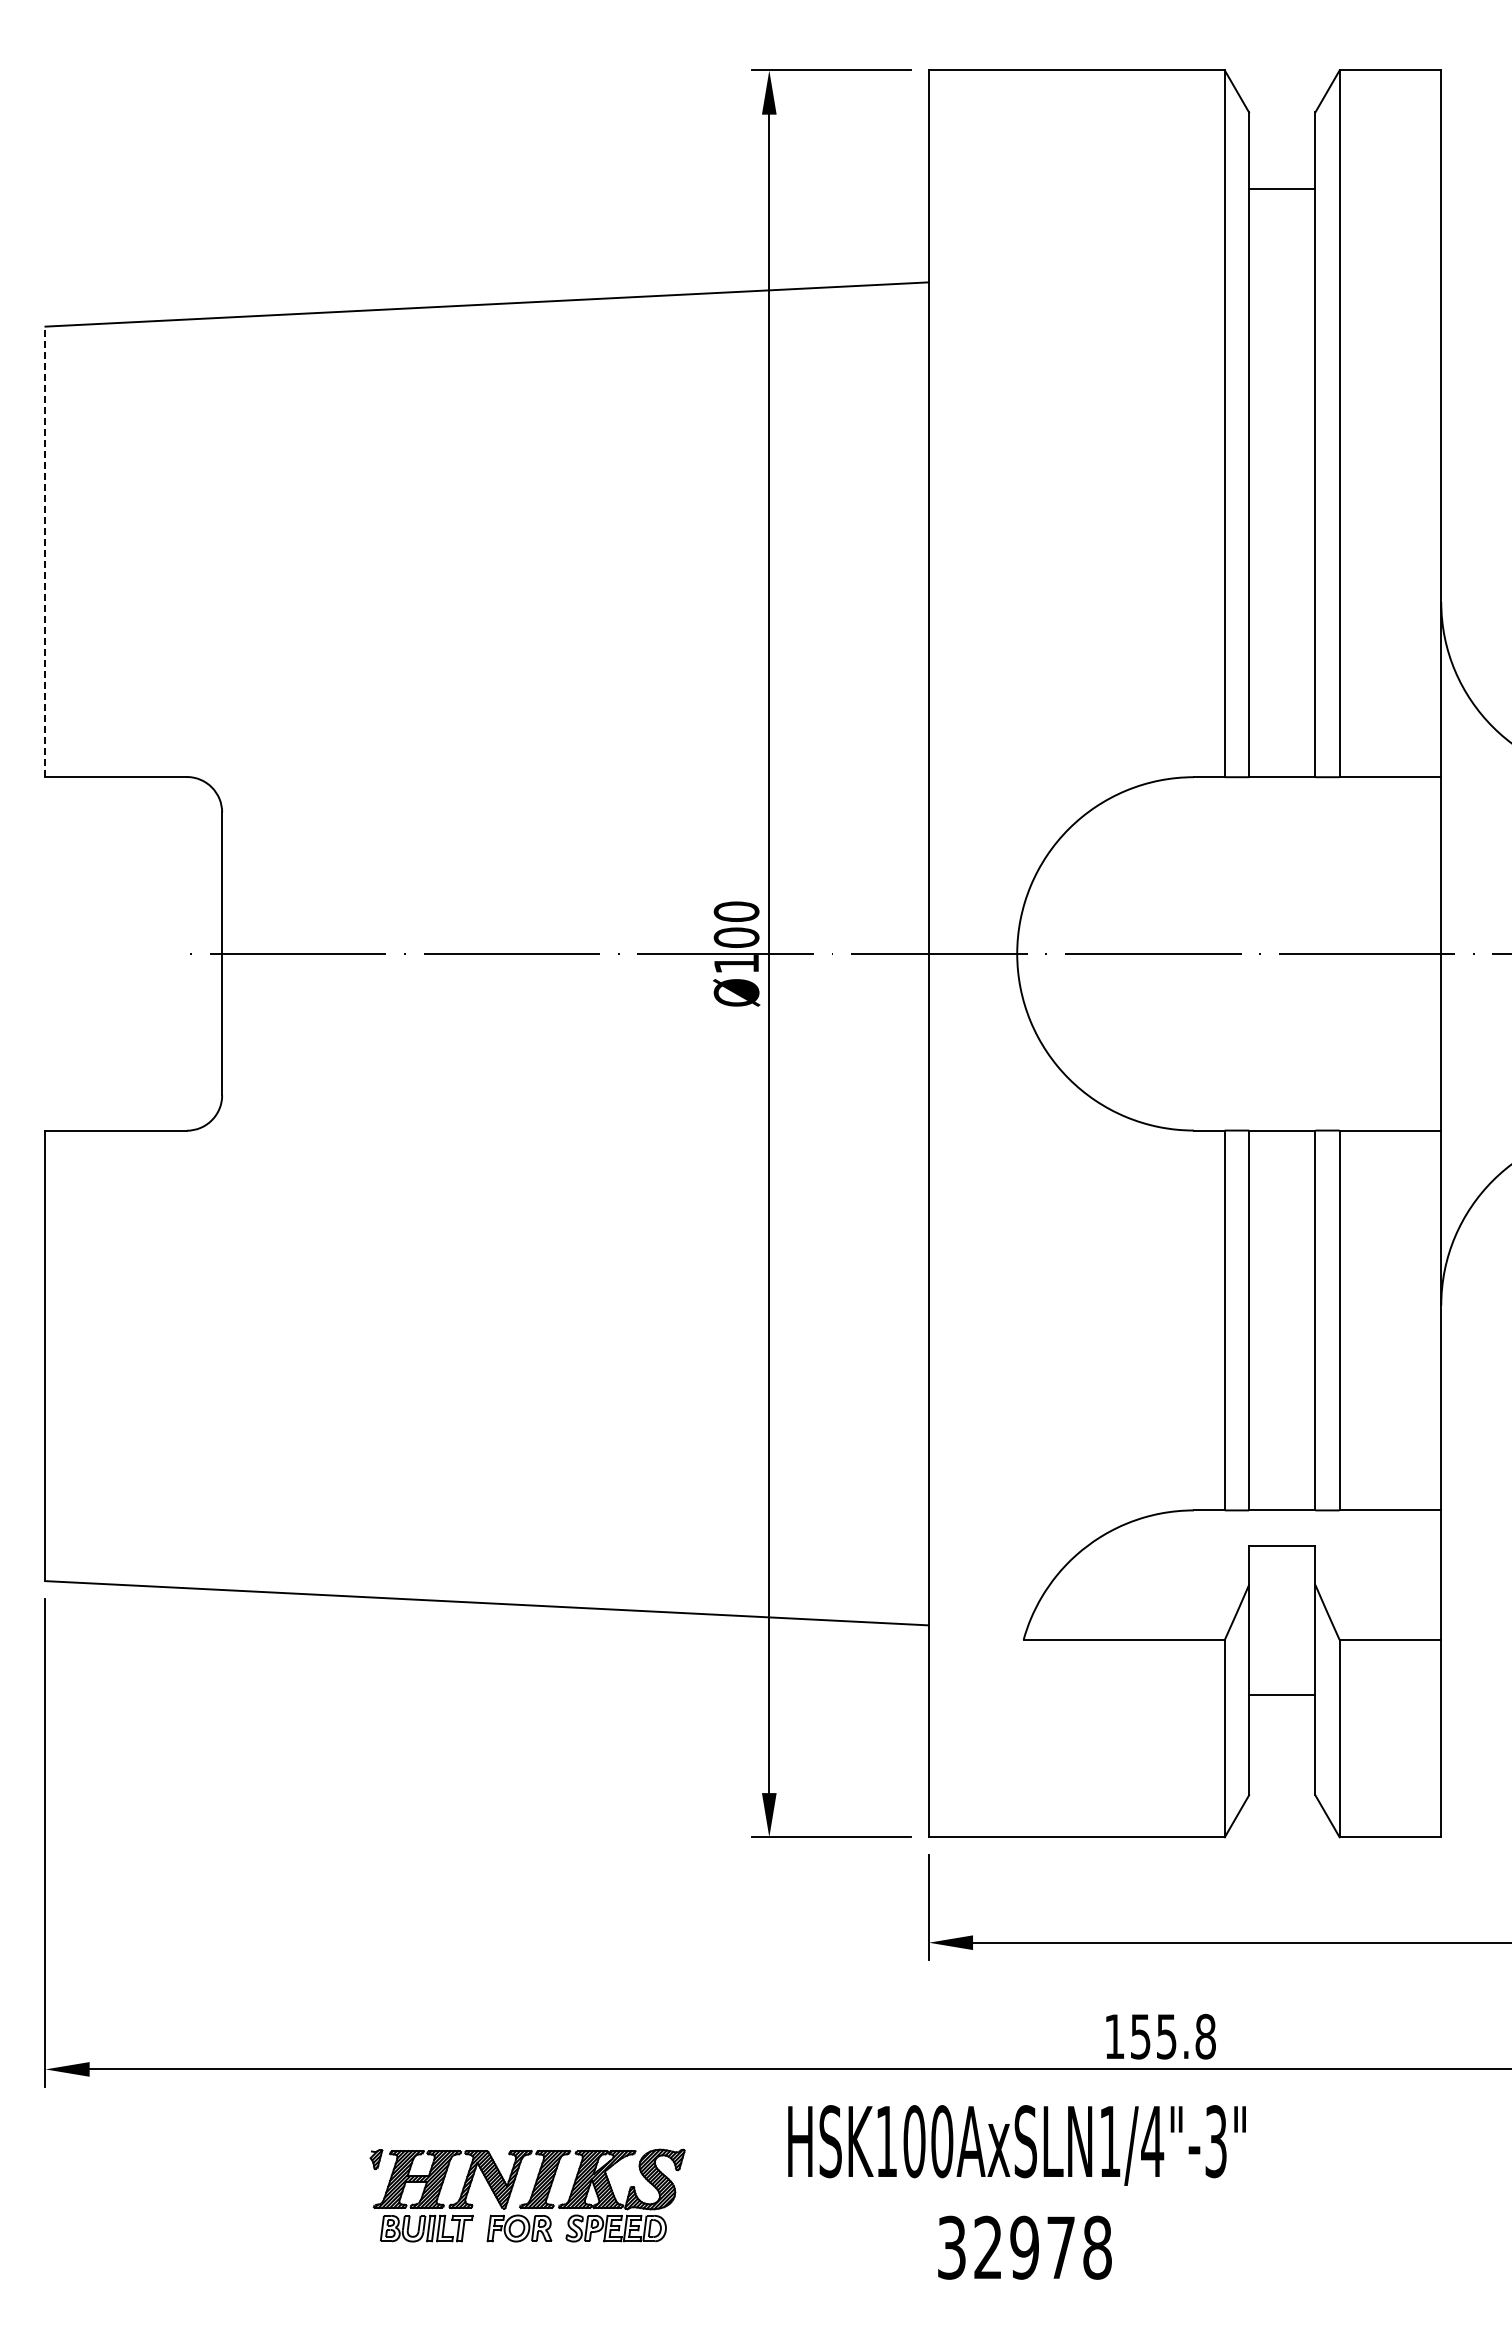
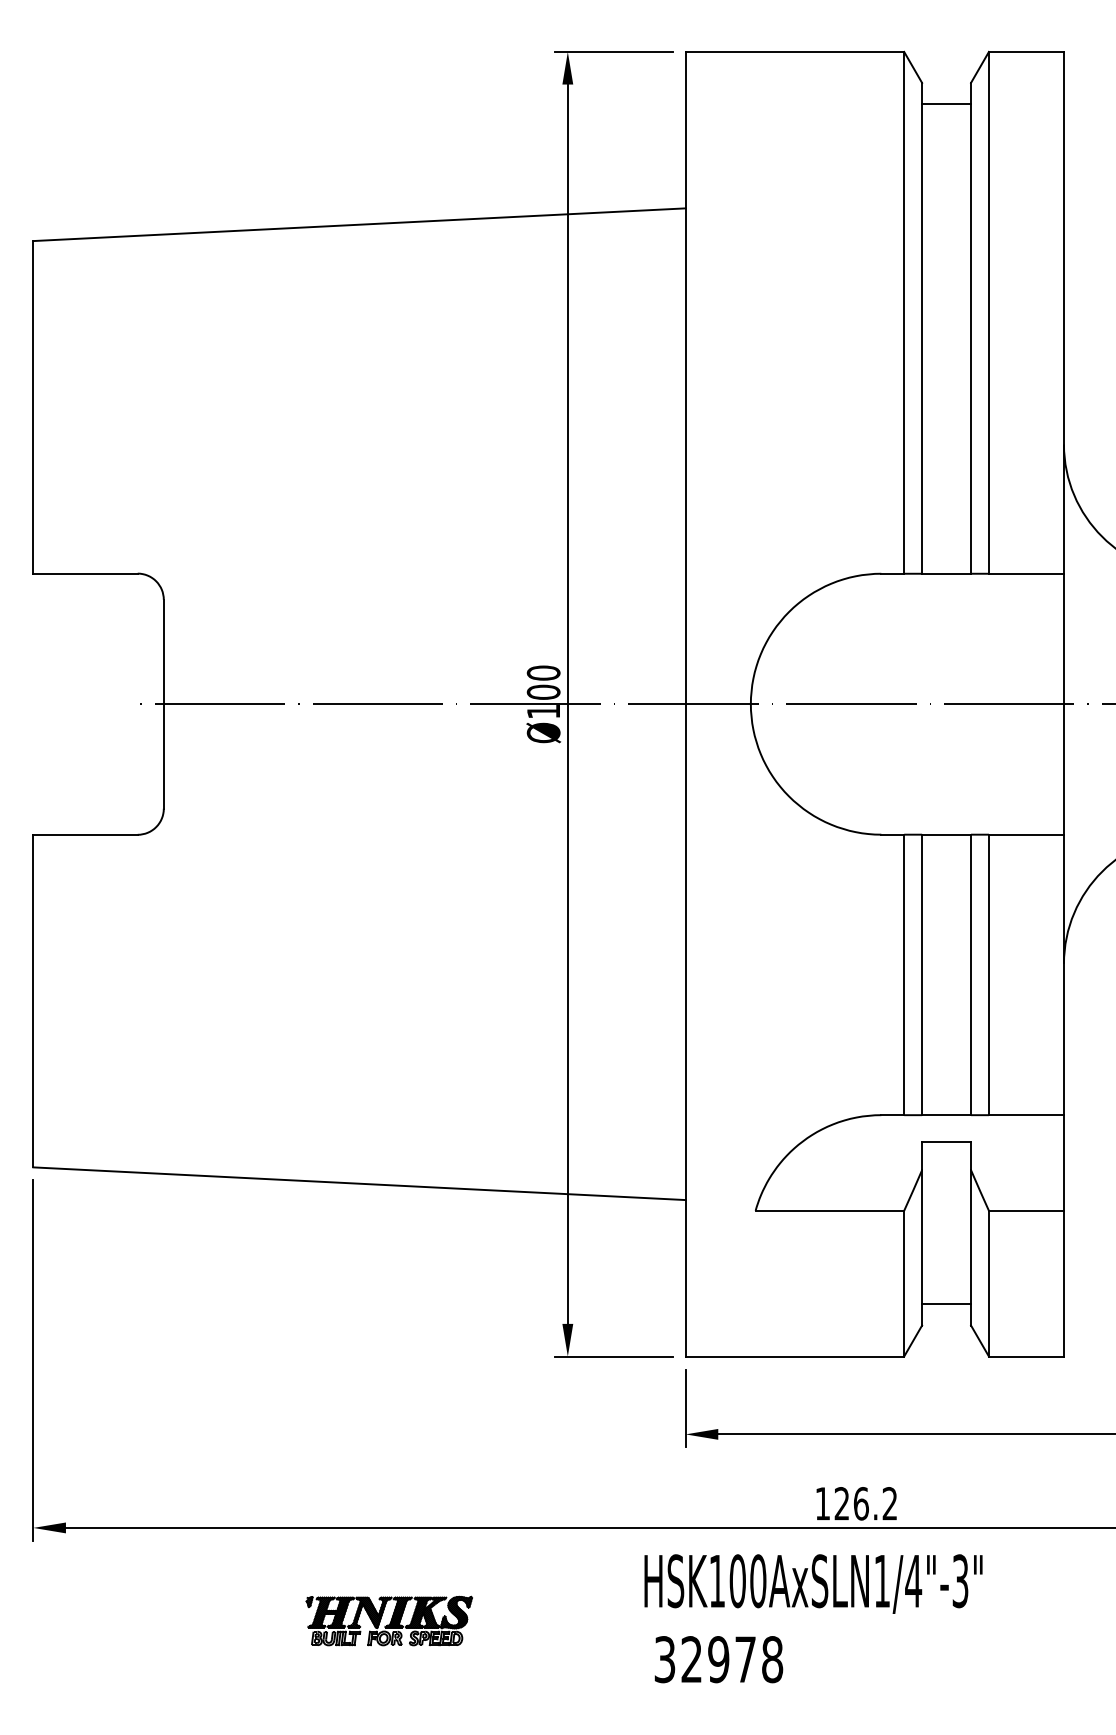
line: (1282, 189) -> (946, 104), moved
line: (45, 551) -> (33, 407), dashed -> solid
line: (1282, 1694) -> (946, 1304), moved
text: (1172, 2036) -> (865, 1503), 155.8 -> 126.2
text: (1016, 2145) -> (813, 1584), moved
part: (527, 2195) -> (389, 1621), size x0.71
text: (1024, 2247) -> (718, 1659), moved

